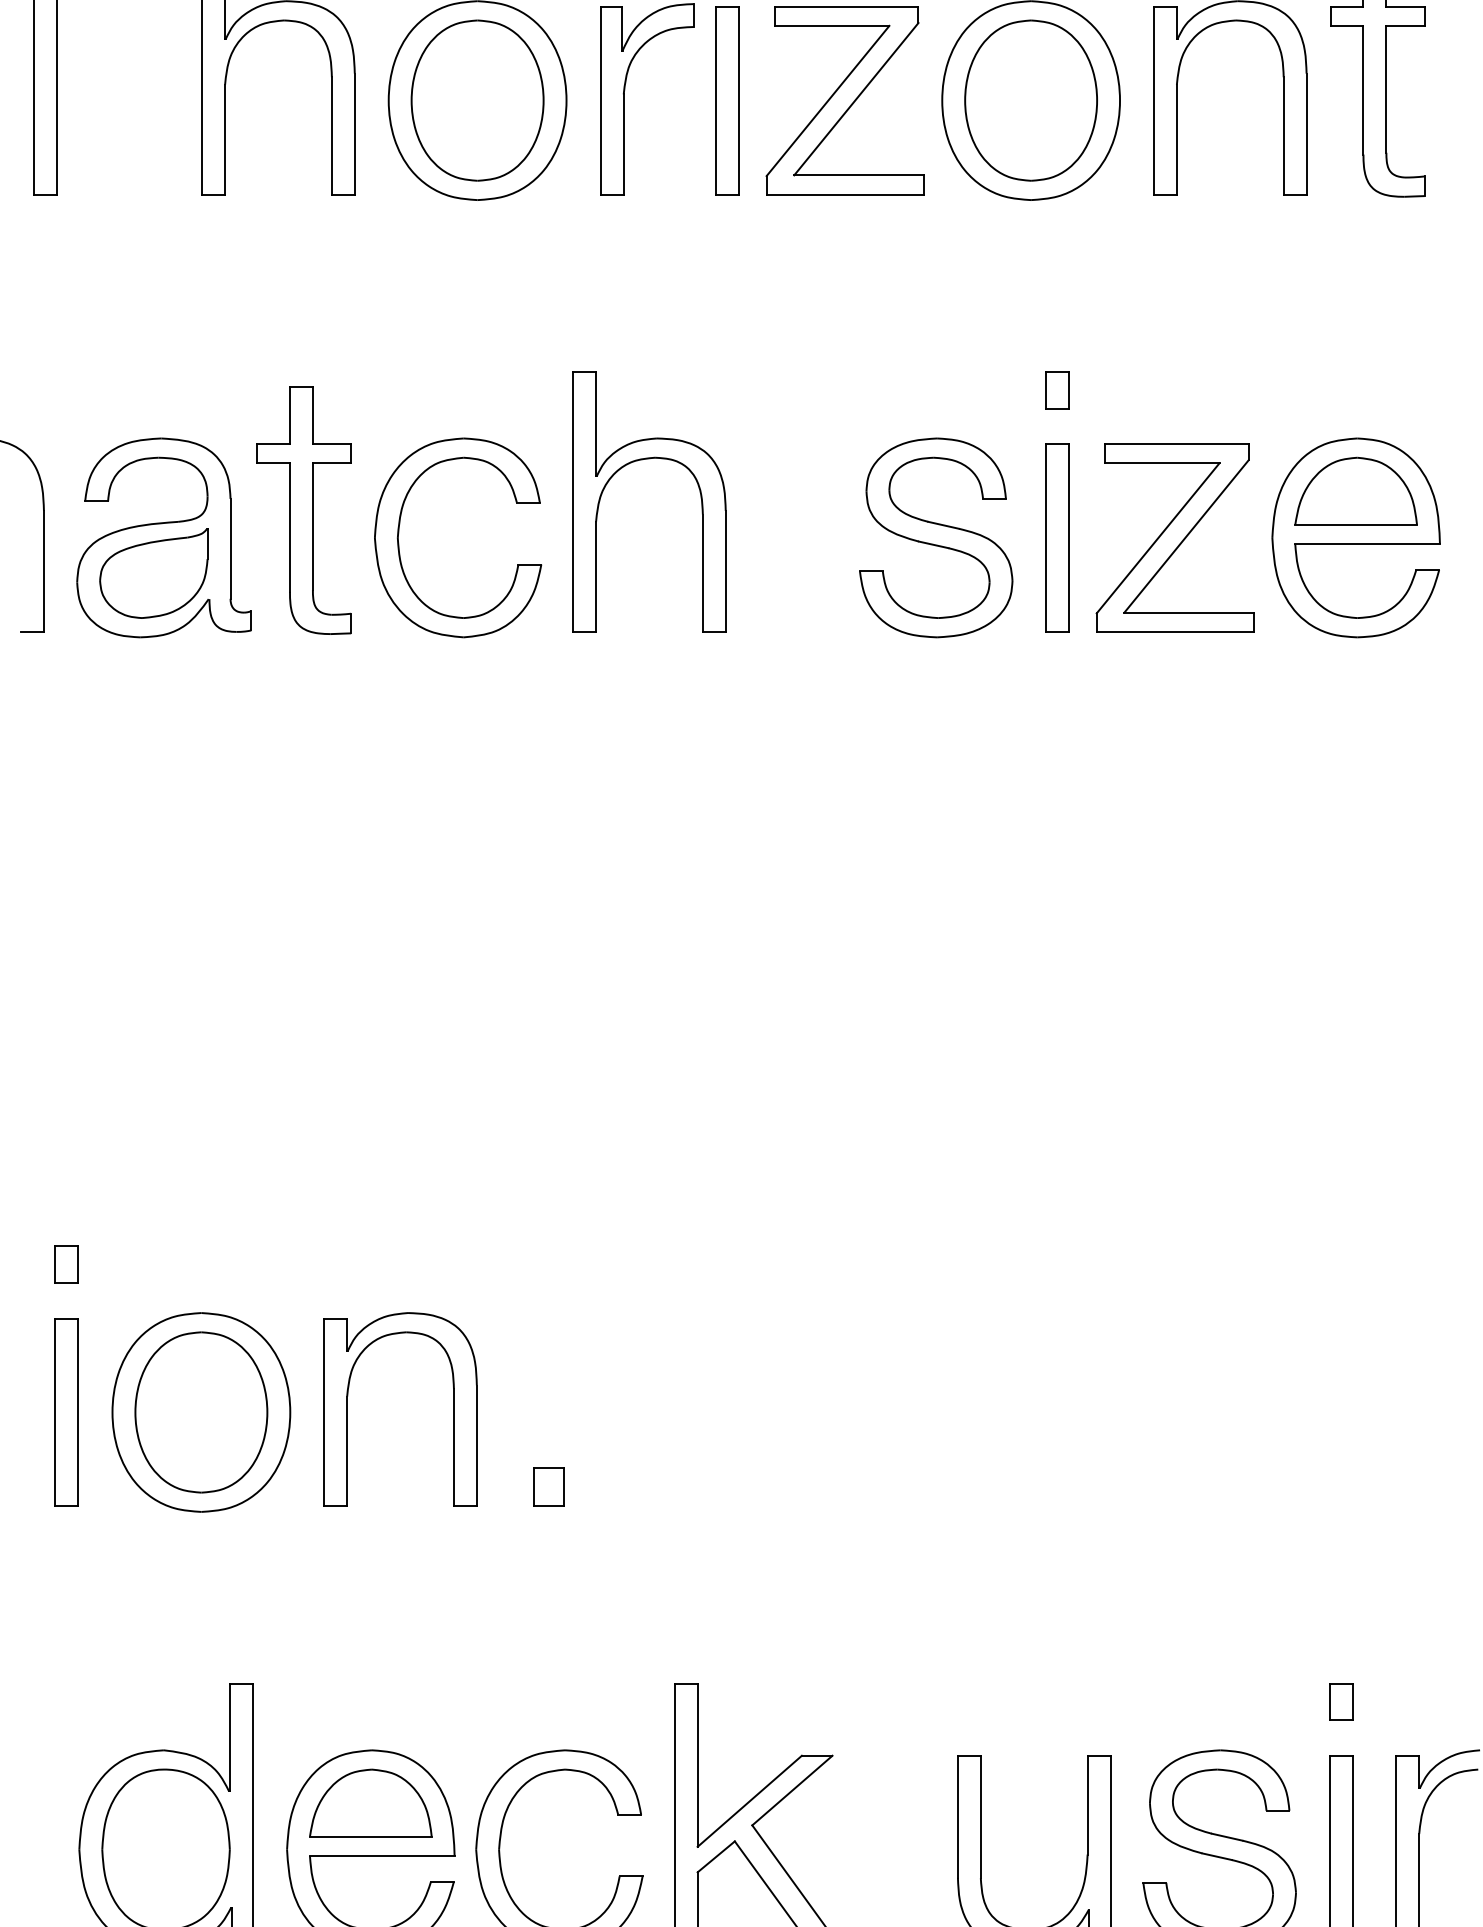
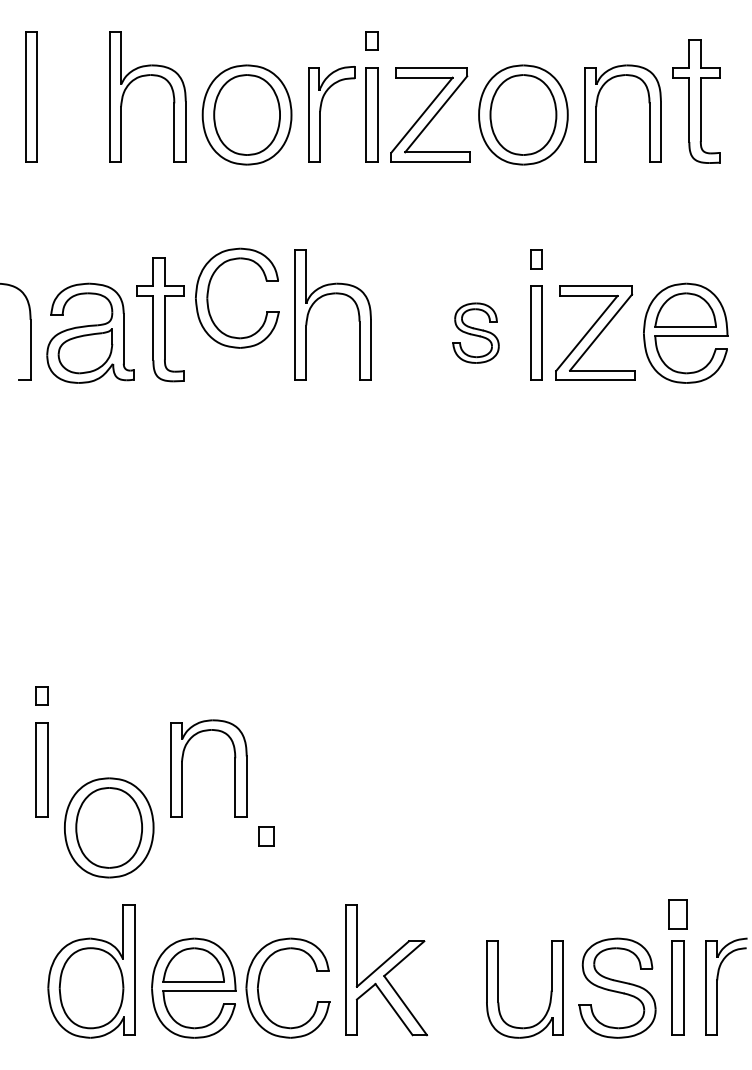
part: (400, 536) -> (208, 297), moved
part: (935, 536) -> (475, 332), size x0.6
part: (201, 1411) -> (109, 827), moved
part: (548, 1487) -> (266, 836), moved
part: (1339, 1702) -> (677, 914), size x1.6

